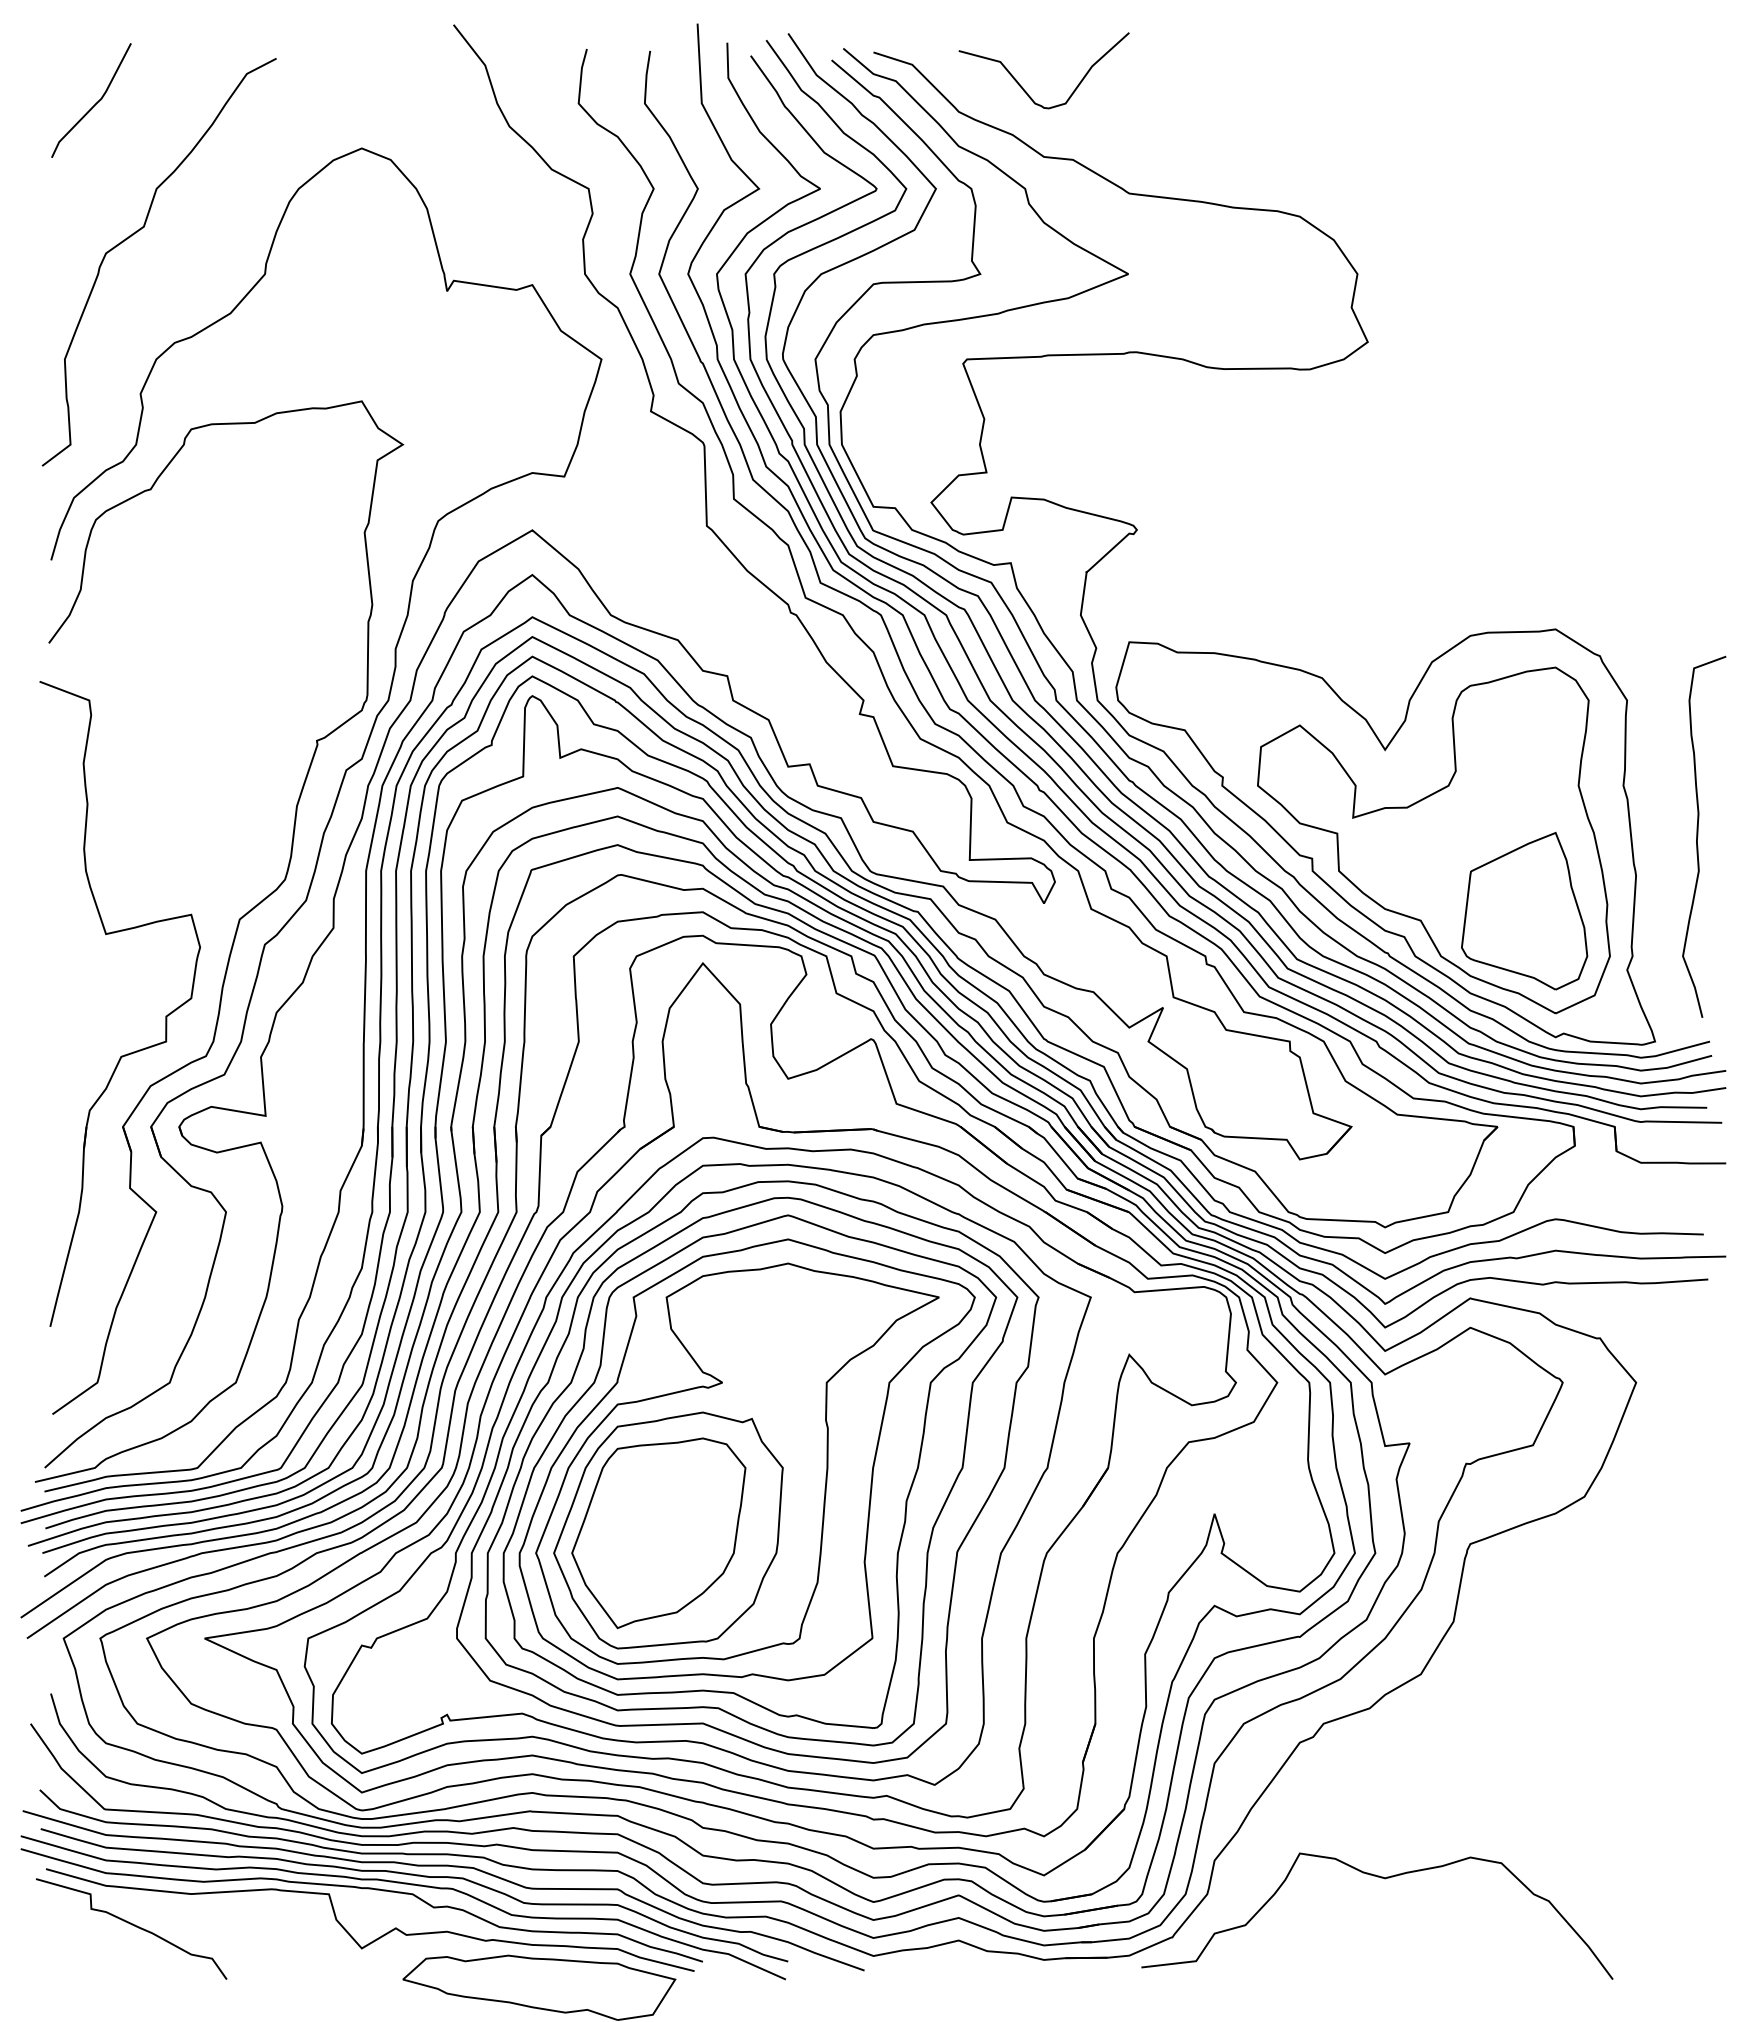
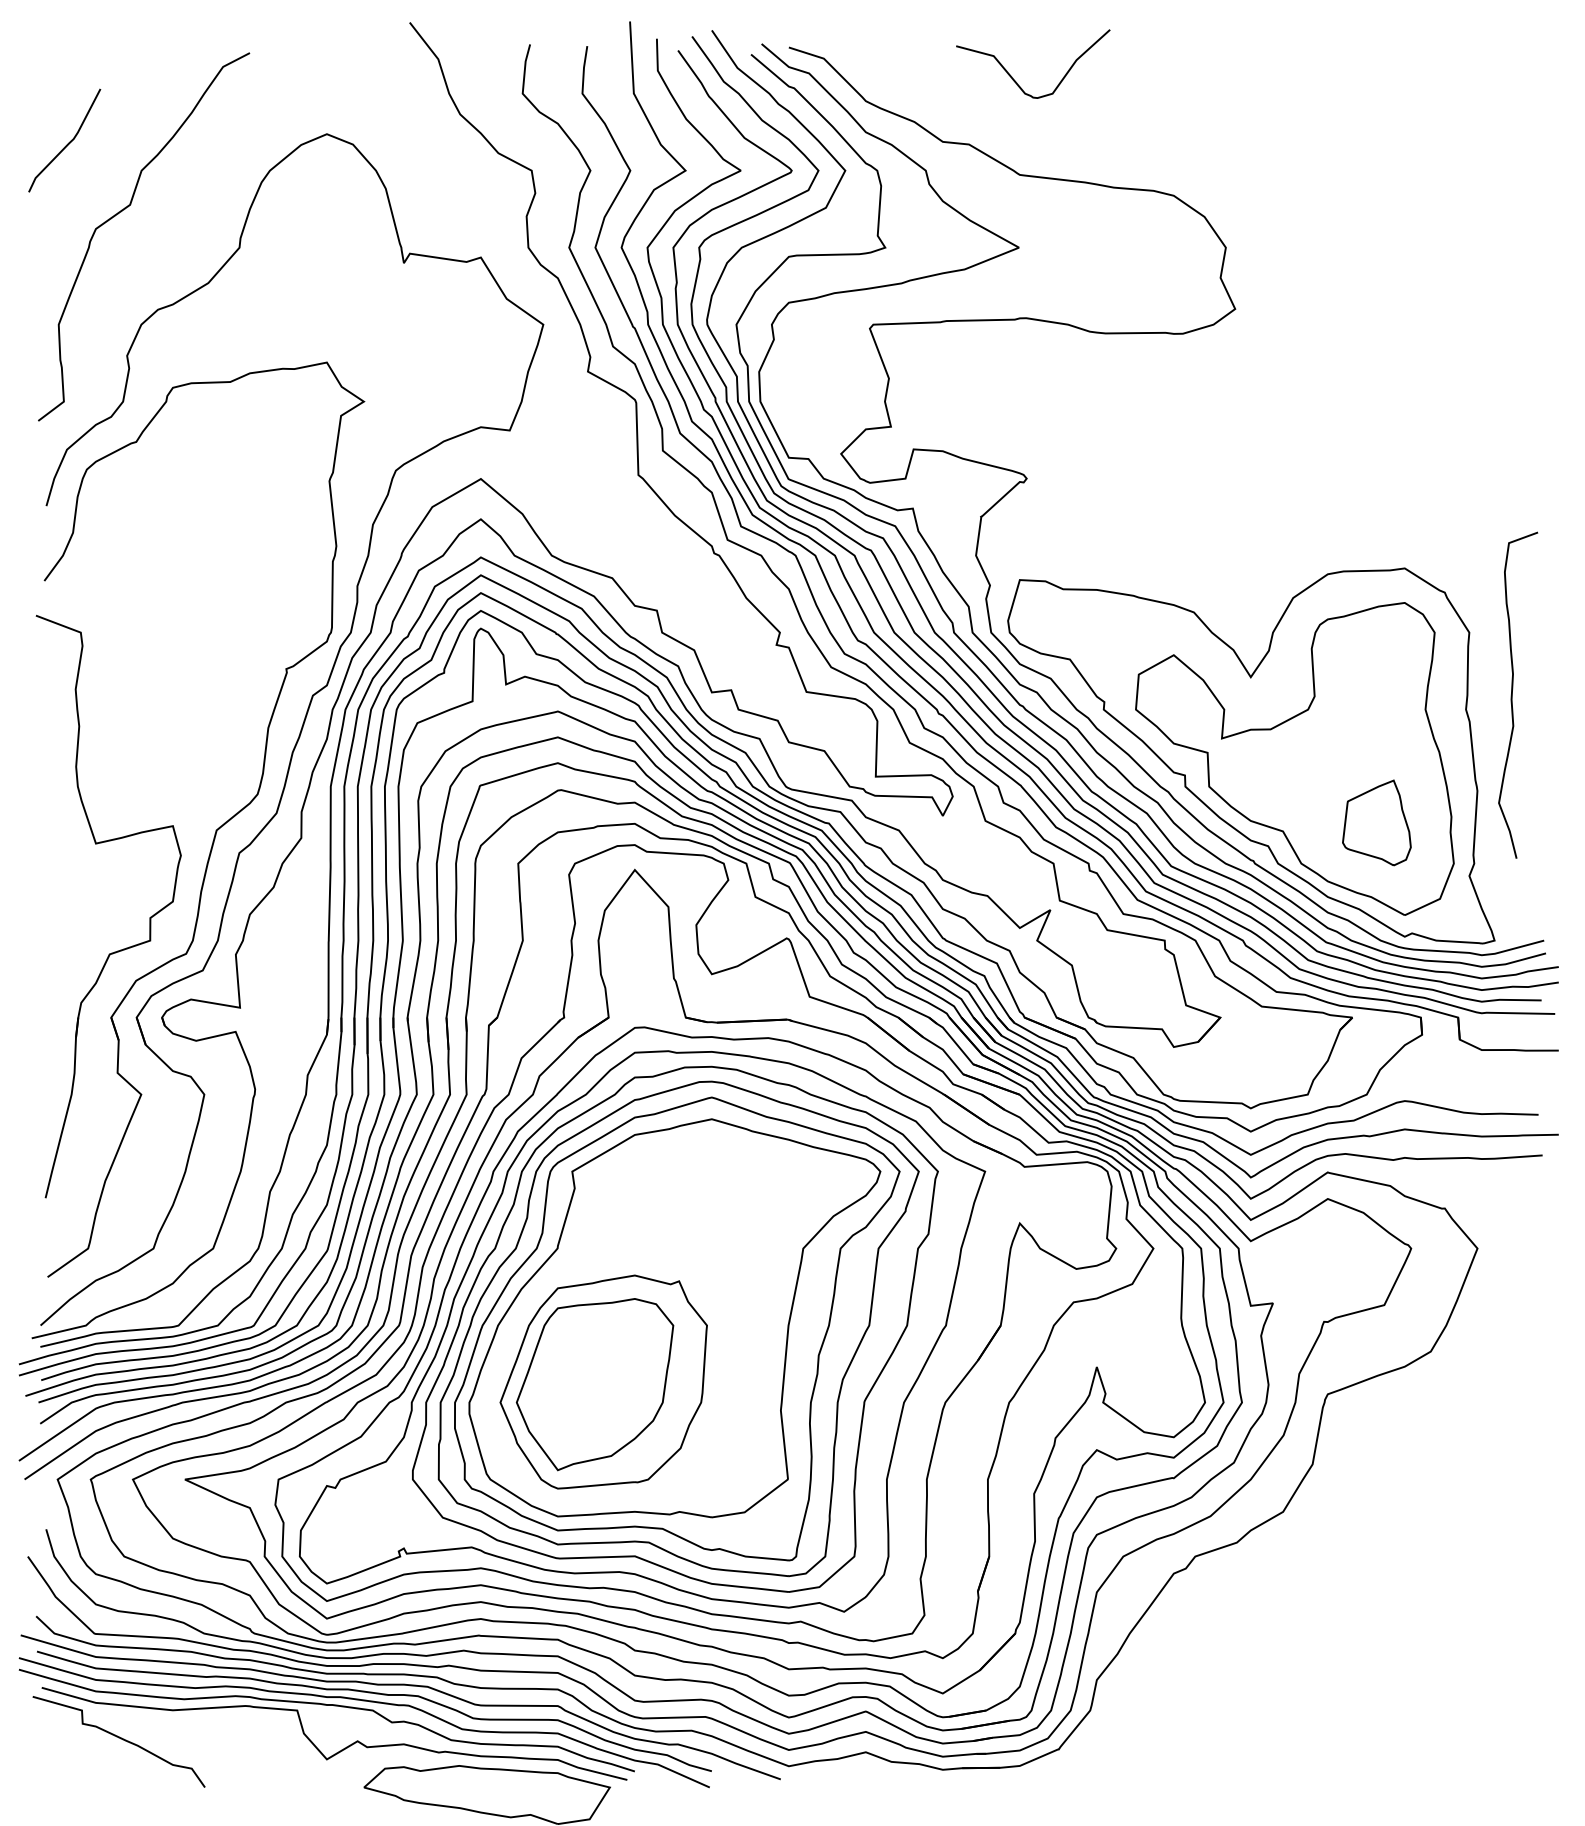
curve: (1022, 86) -> (1013, 78), moved
curve: (95, 103) -> (68, 143), moved
curve: (1698, 836) -> (1513, 694), moved
part: (1524, 911) -> (1376, 823), size x0.6
part: (737, 1463) -> (666, 1321), removed
curve: (1384, 1879) -> (1250, 1697), removed

